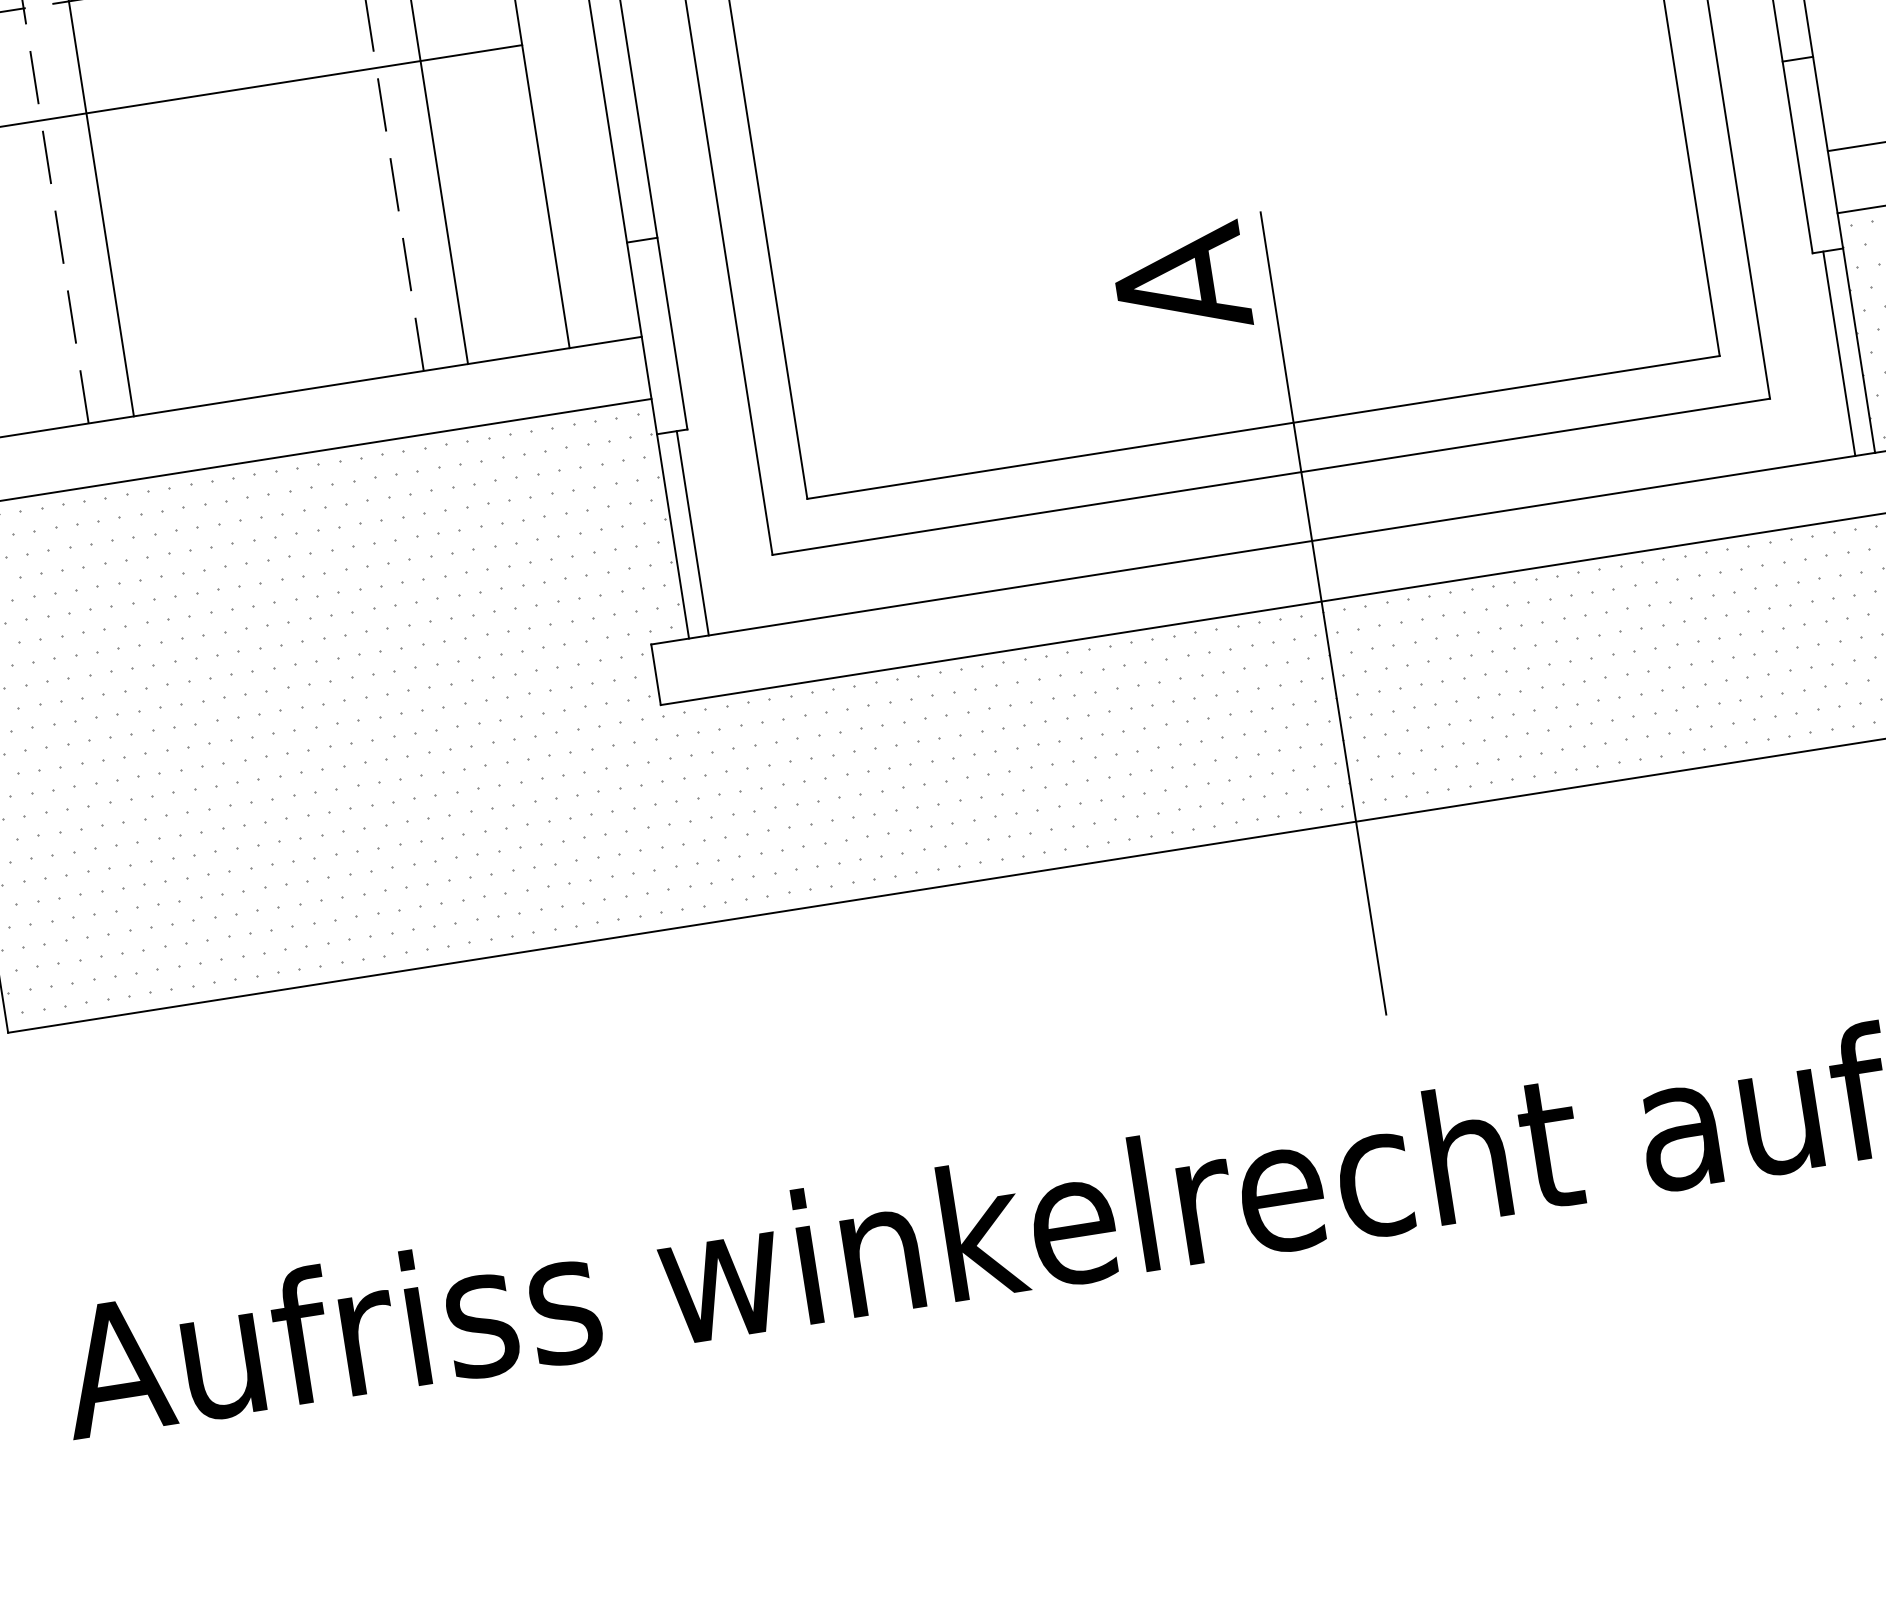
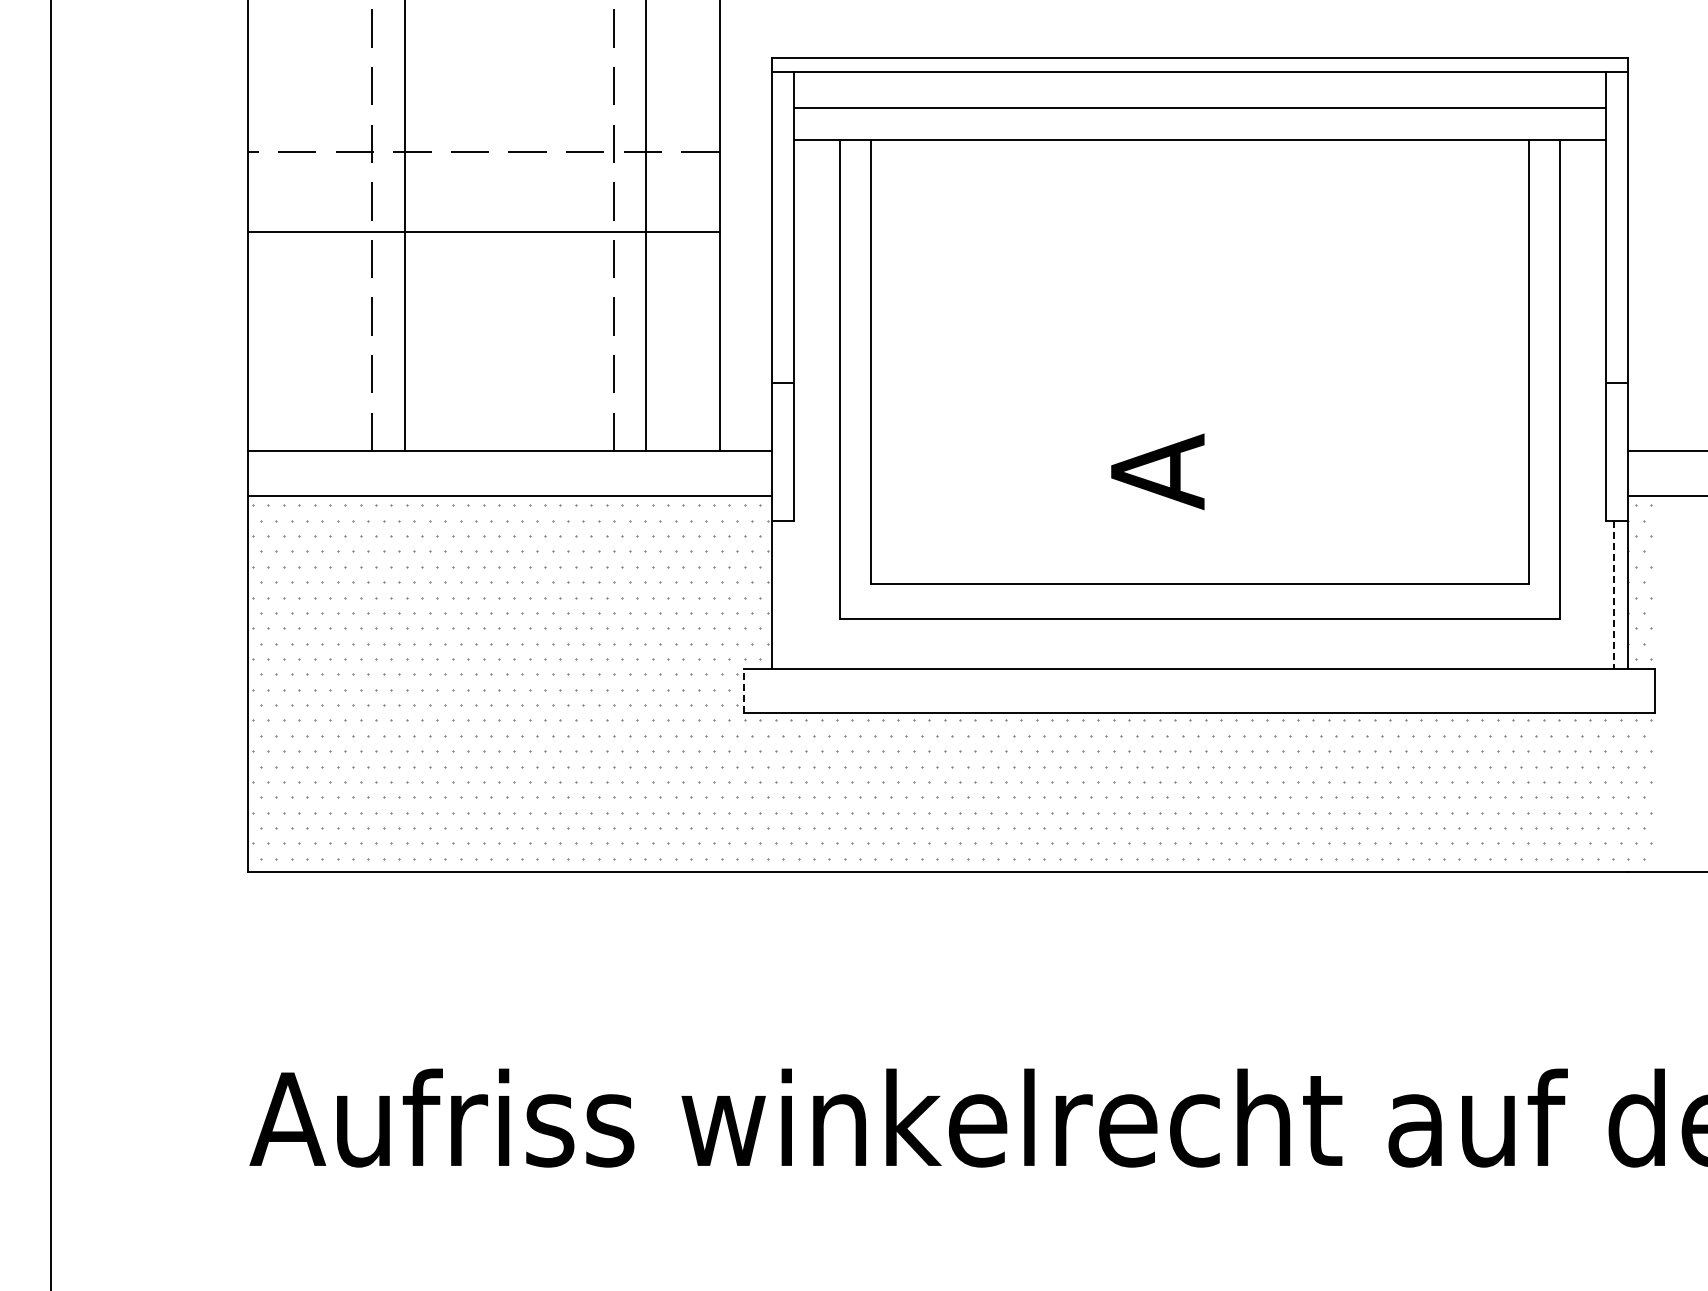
line: (1839, 354) -> (1613, 595), solid -> dashed
line: (693, 532) -> (786, 594), removed
line: (1323, 612) -> (1221, 720), removed
line: (655, 674) -> (744, 690), solid -> dashed

